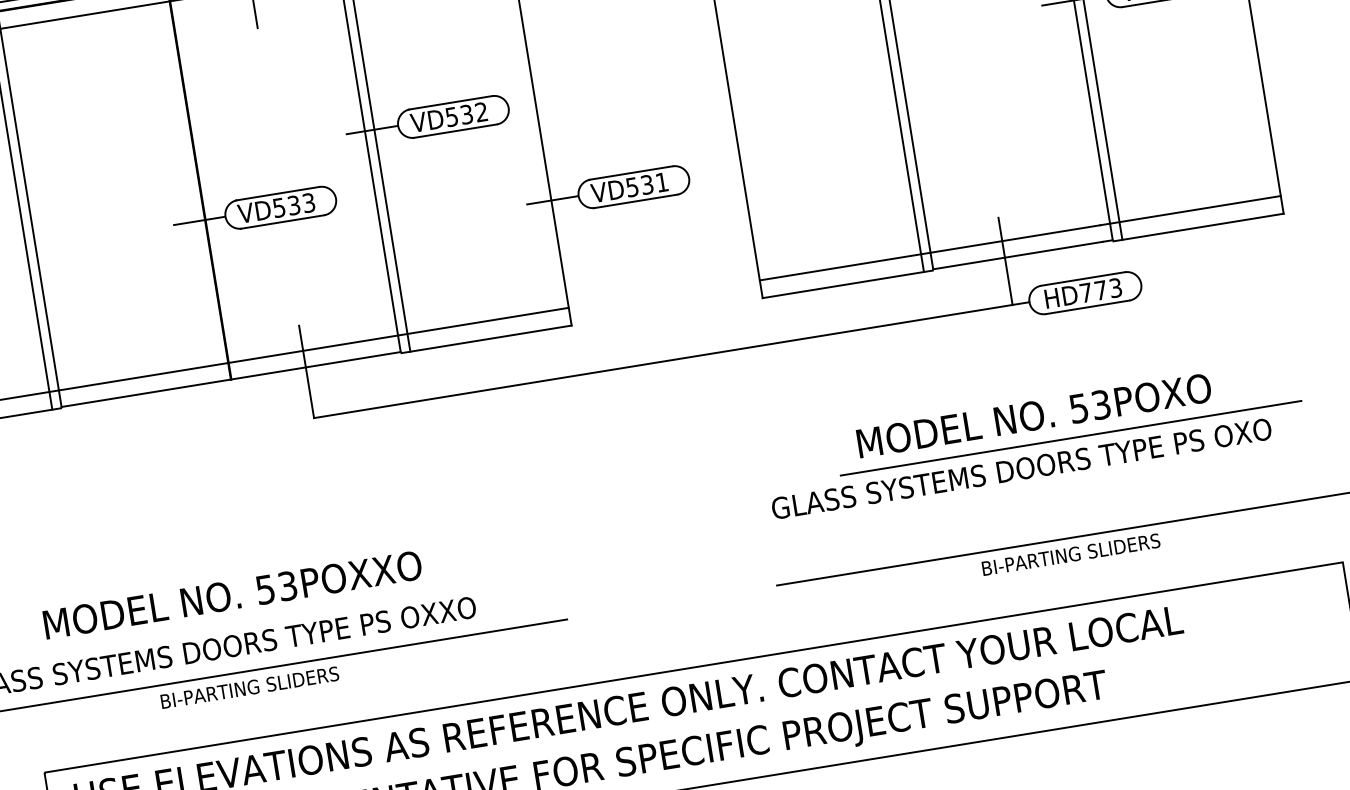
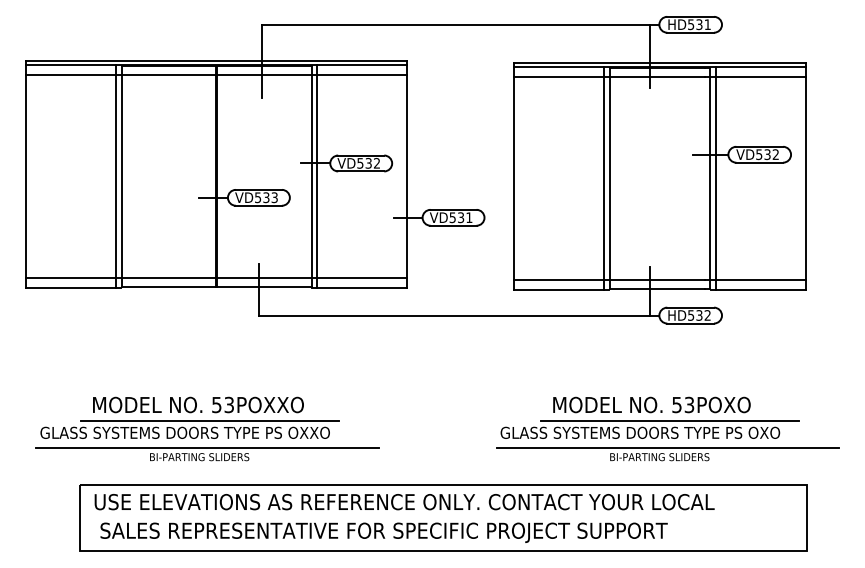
text: (1101, 290) -> (699, 315), HD773 -> HD532
part: (1033, 438) -> (649, 417), moved
line: (256, 619) -> (209, 420), added

